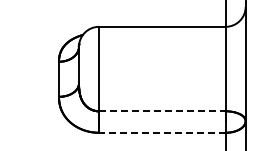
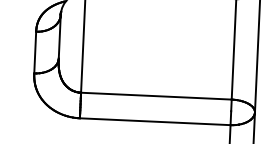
line: (162, 111) -> (156, 96), dashed -> solid
line: (161, 132) -> (154, 121), dashed -> solid

